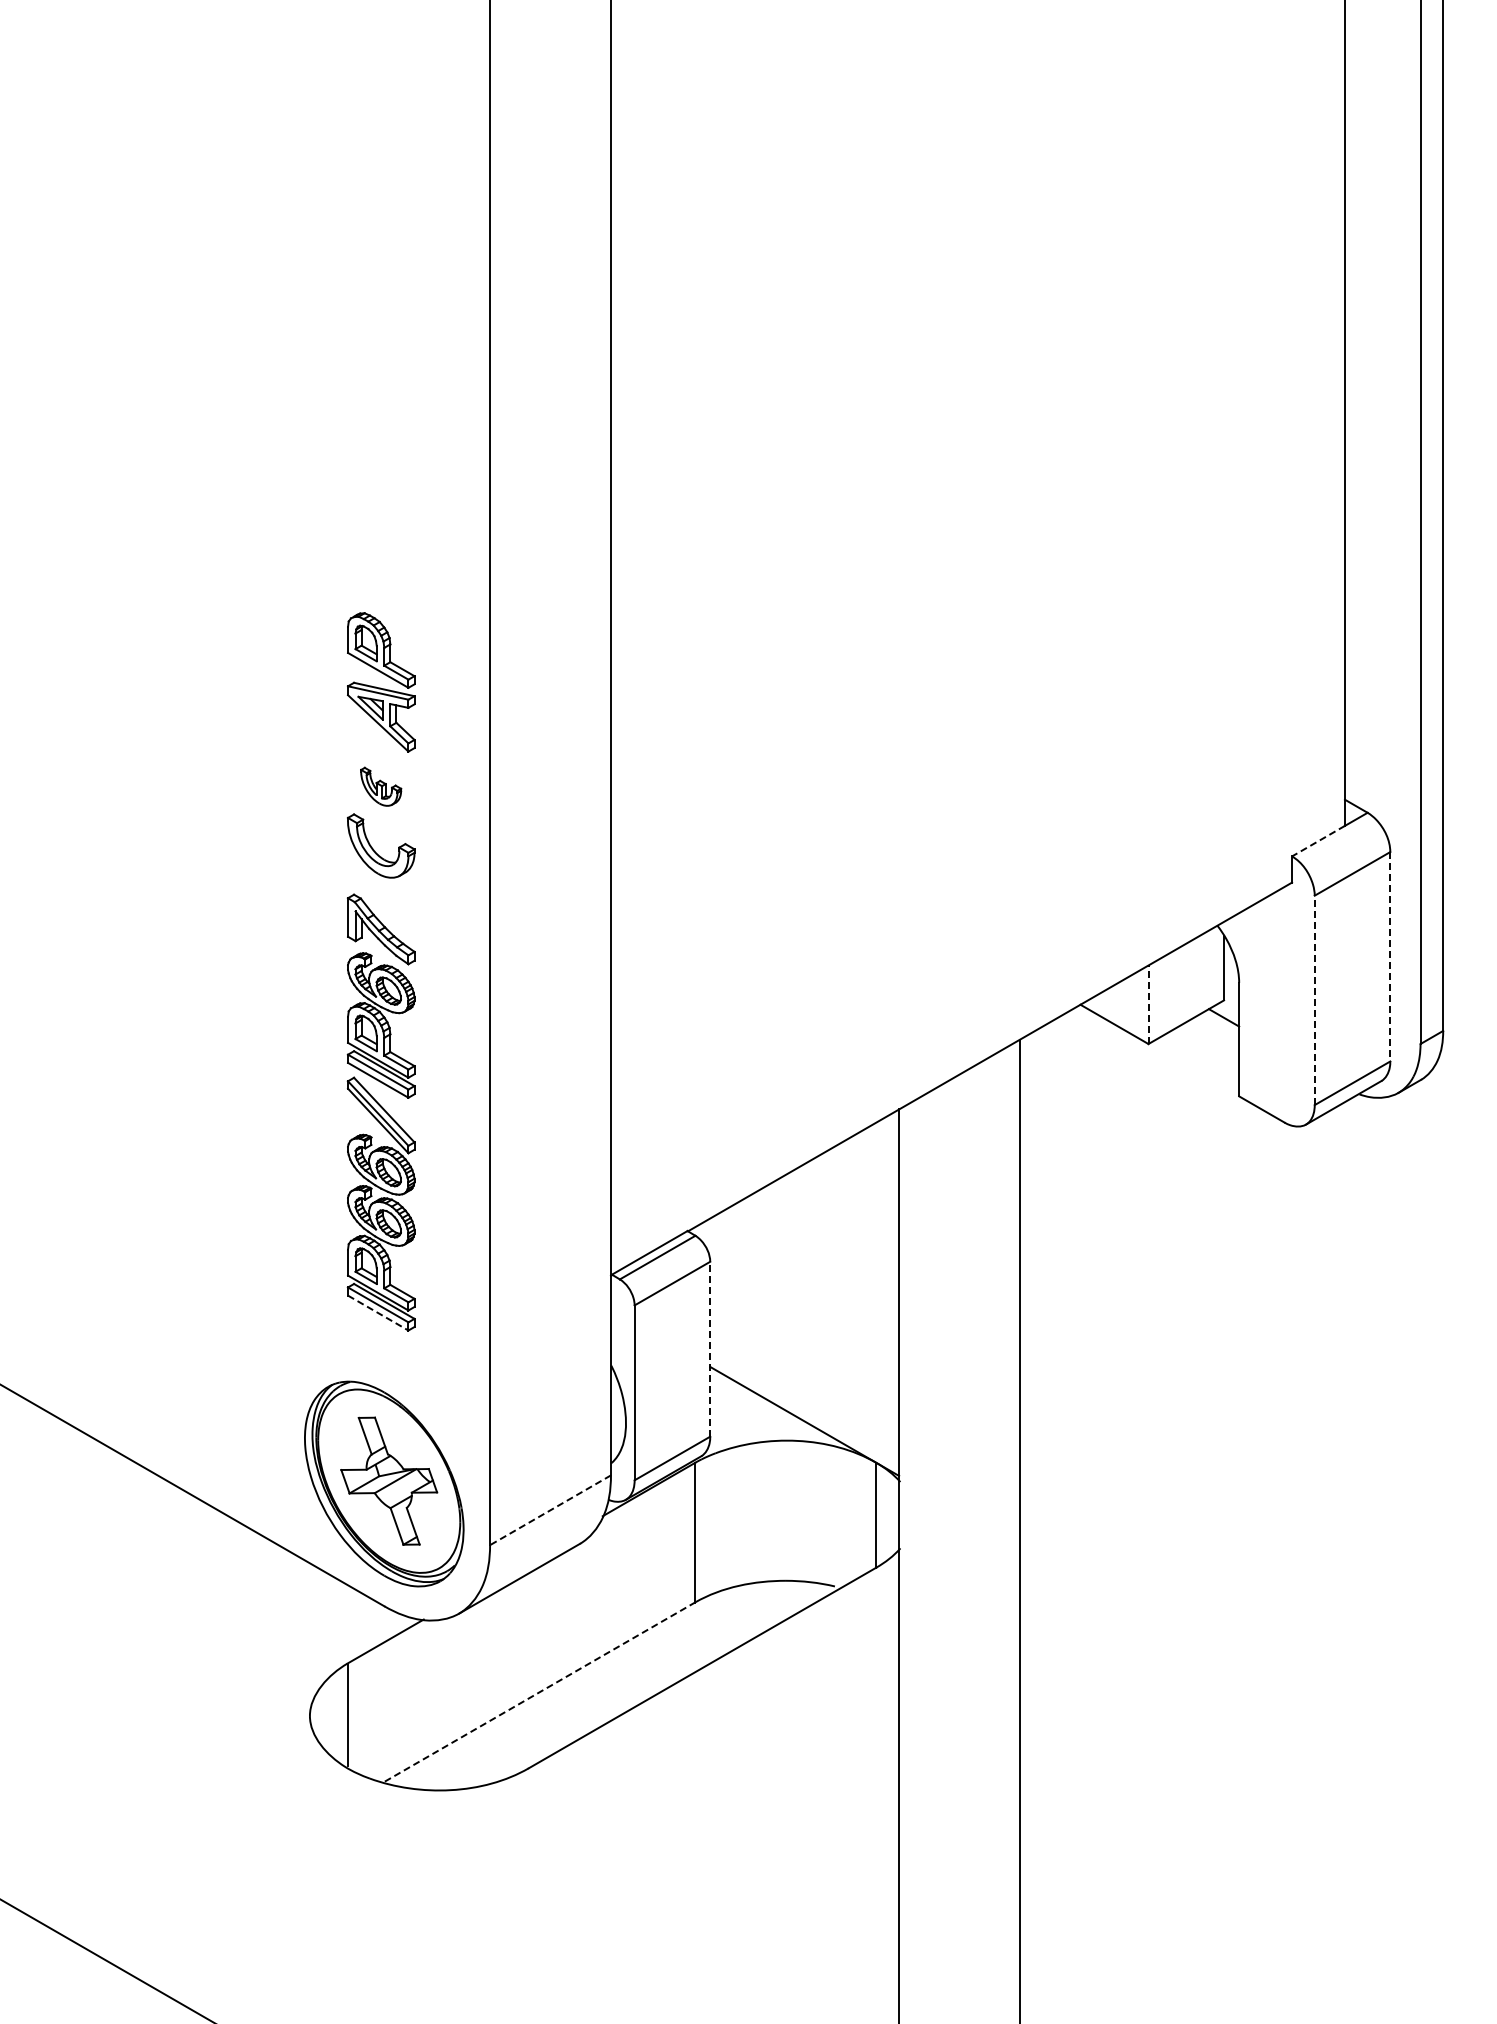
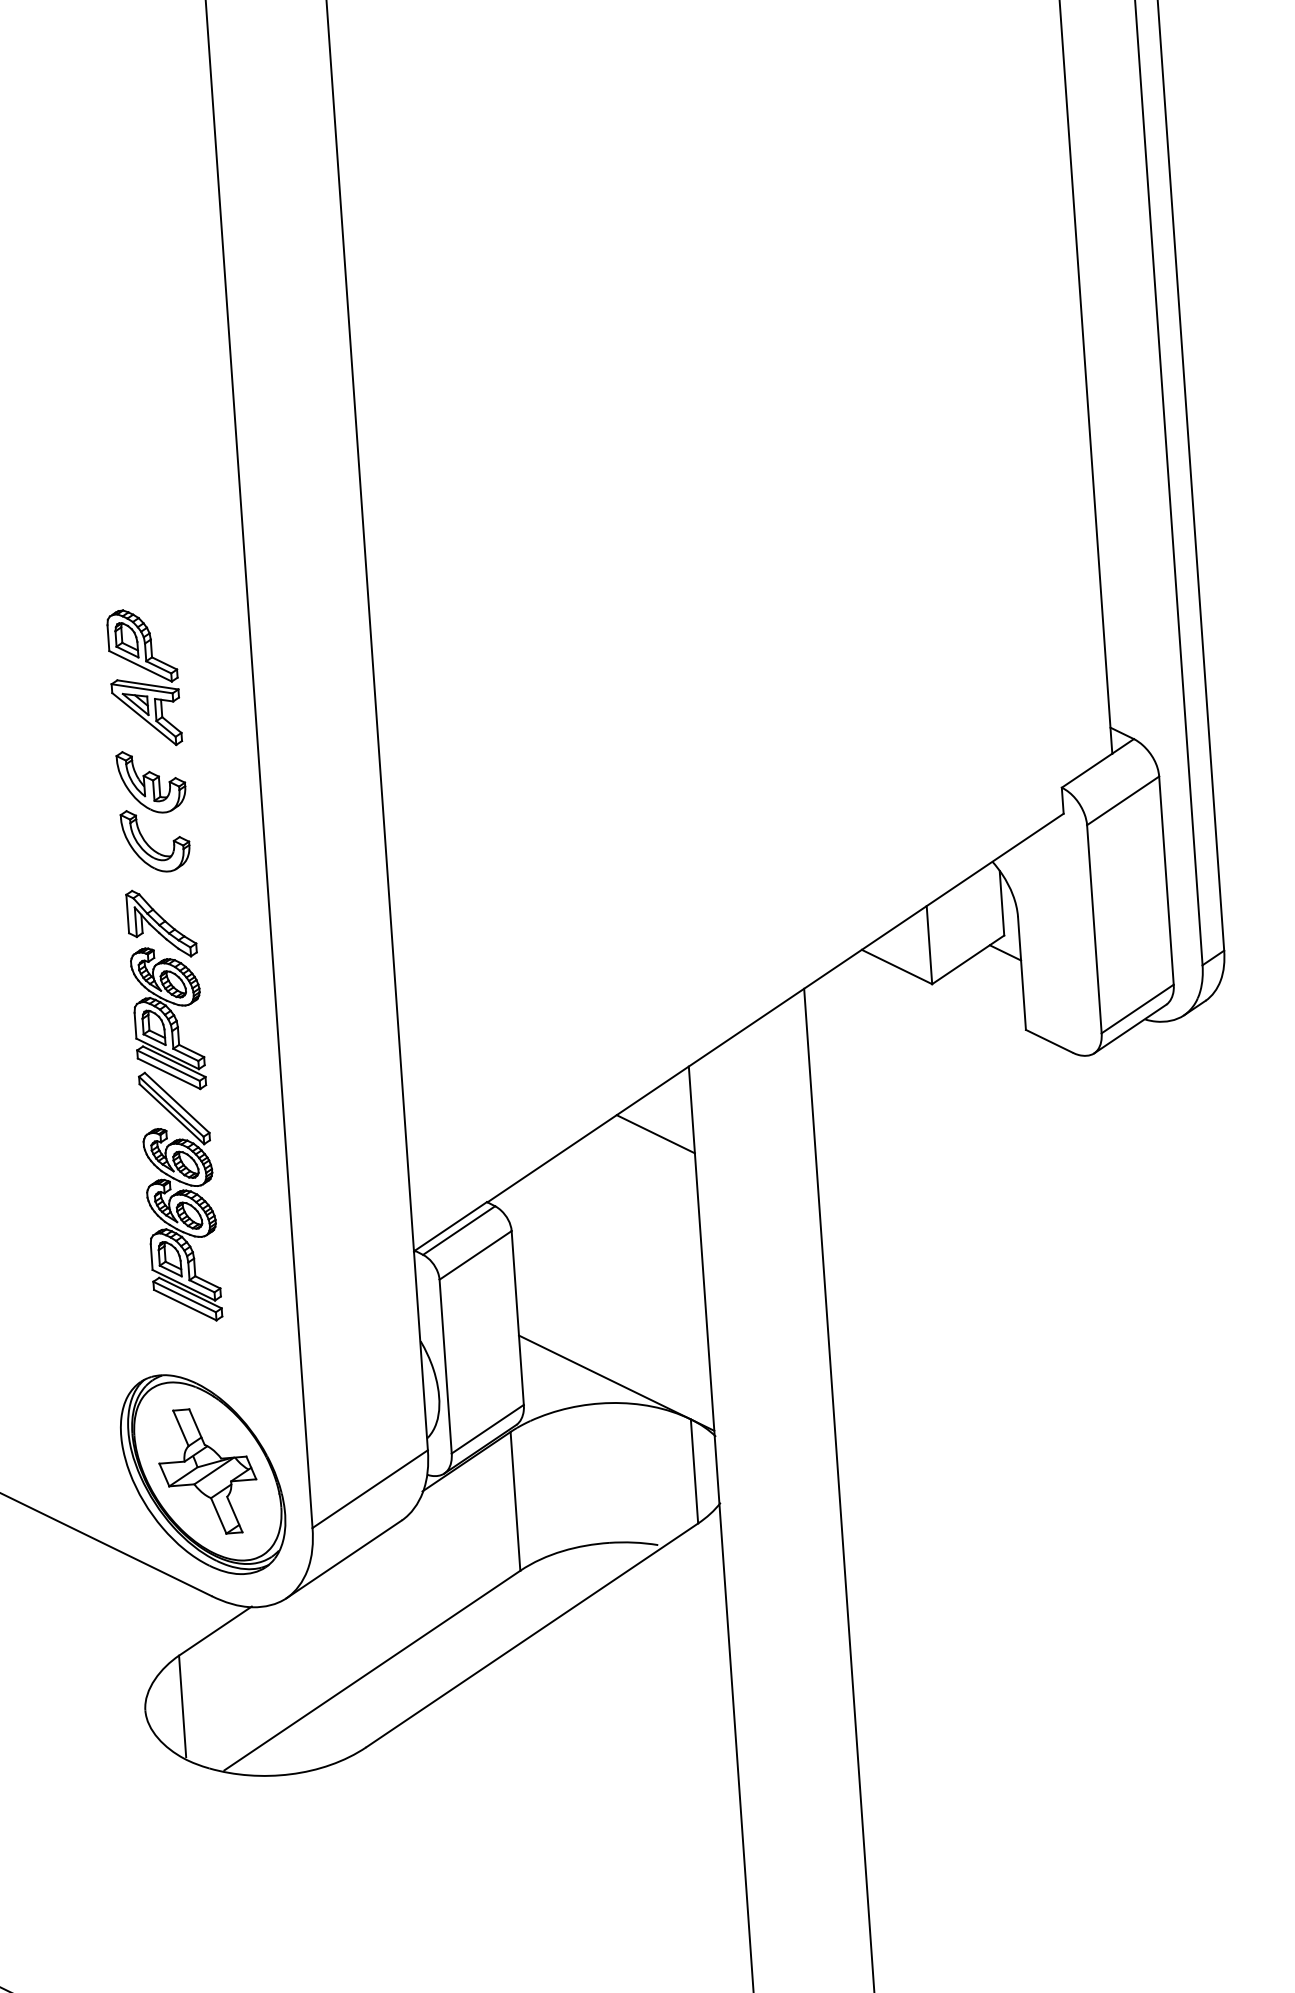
part: (380, 786) -> (150, 781), size x1.67
line: (1318, 841) -> (1087, 771), dashed -> solid
line: (1390, 956) -> (1166, 880), dashed -> solid
line: (1314, 1000) -> (1094, 929), dashed -> solid
line: (1148, 1004) -> (929, 944), dashed -> solid
line: (861, 1174) -> (655, 1133), added
line: (378, 1313) -> (185, 1305), dashed -> solid
line: (710, 1348) -> (517, 1317), dashed -> solid
line: (550, 1510) -> (370, 1489), dashed -> solid
line: (540, 1691) -> (372, 1669), dashed -> solid

